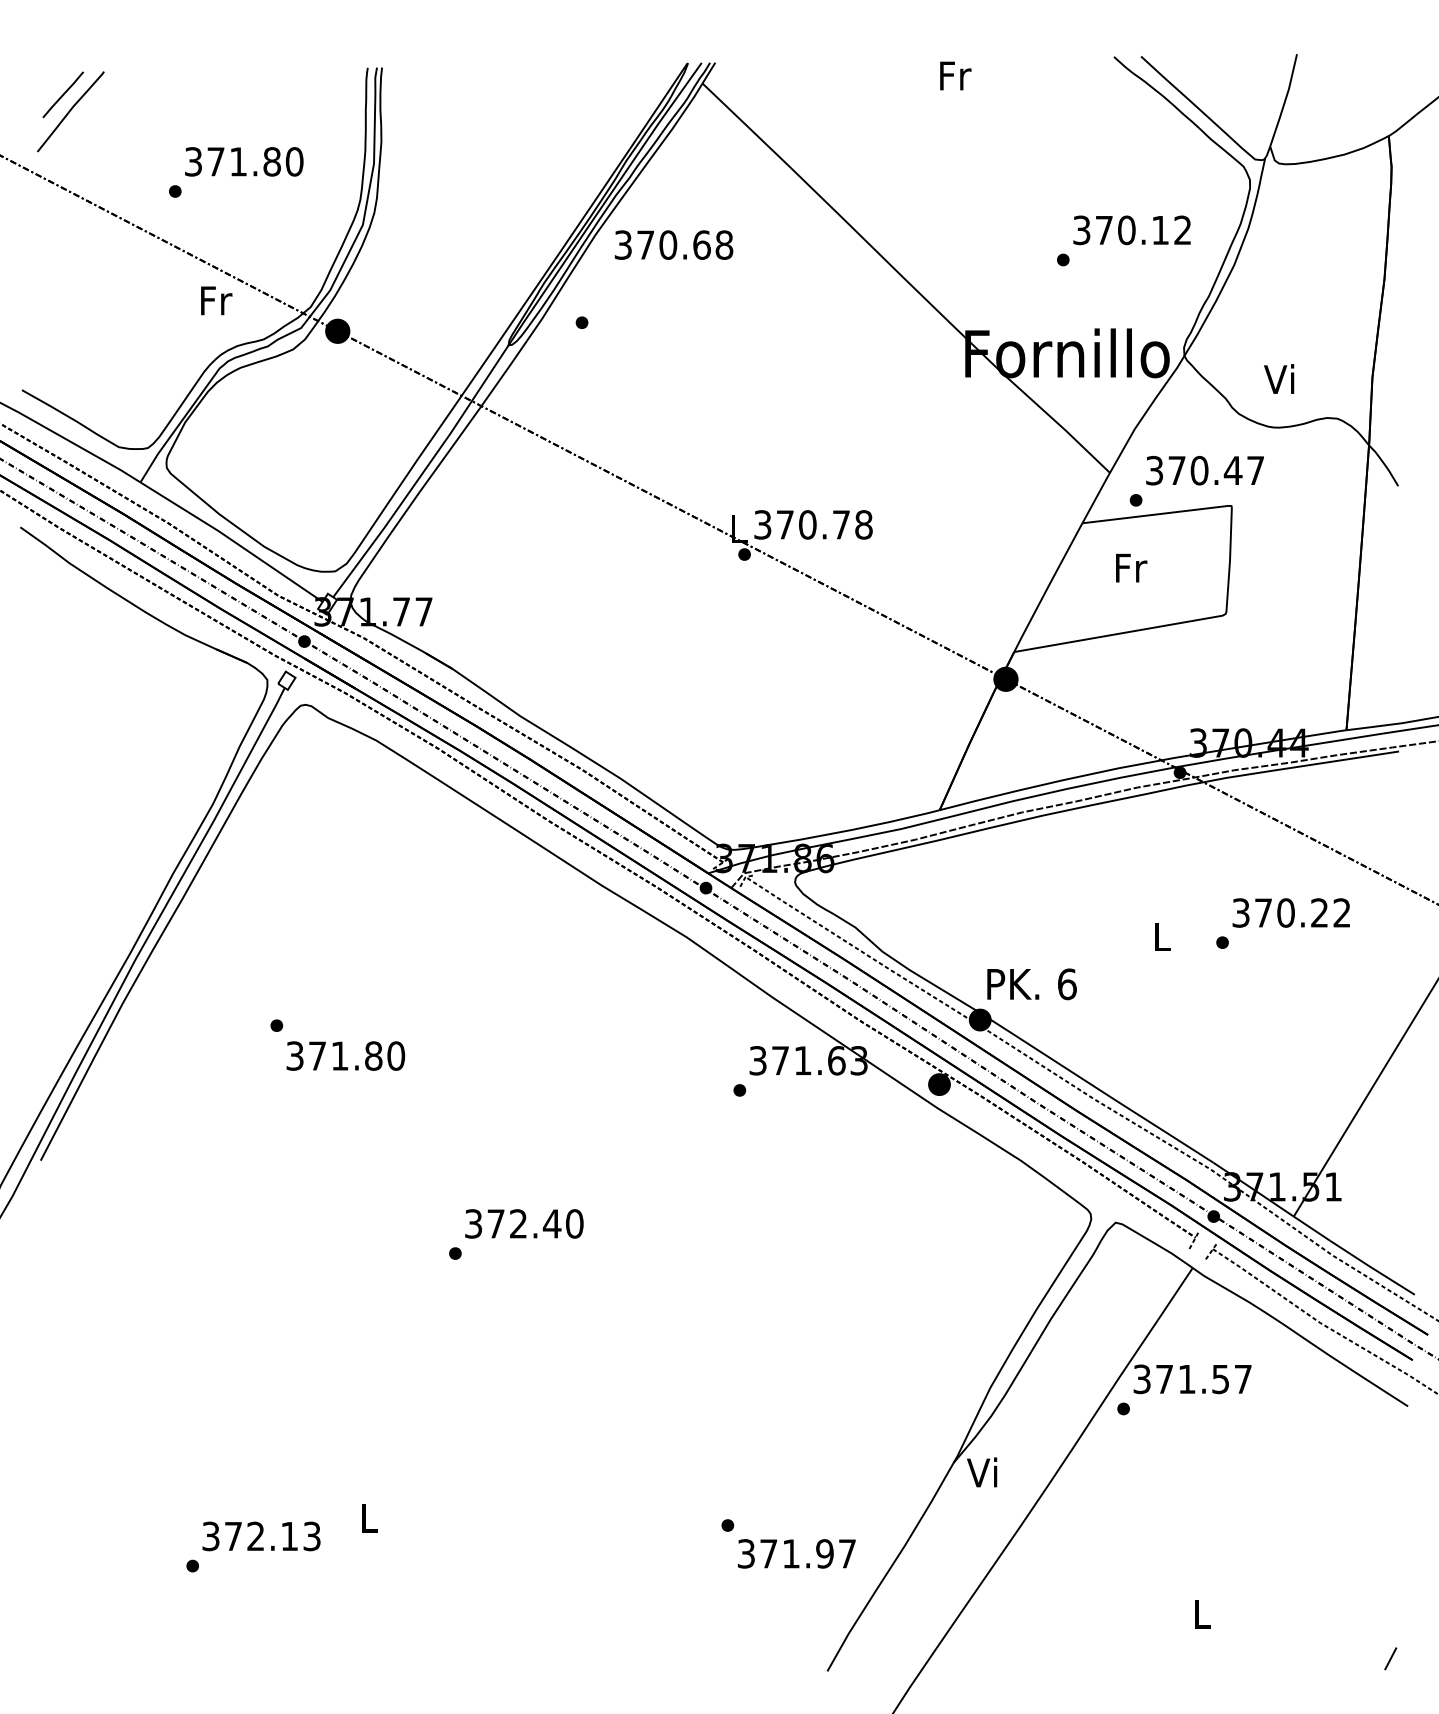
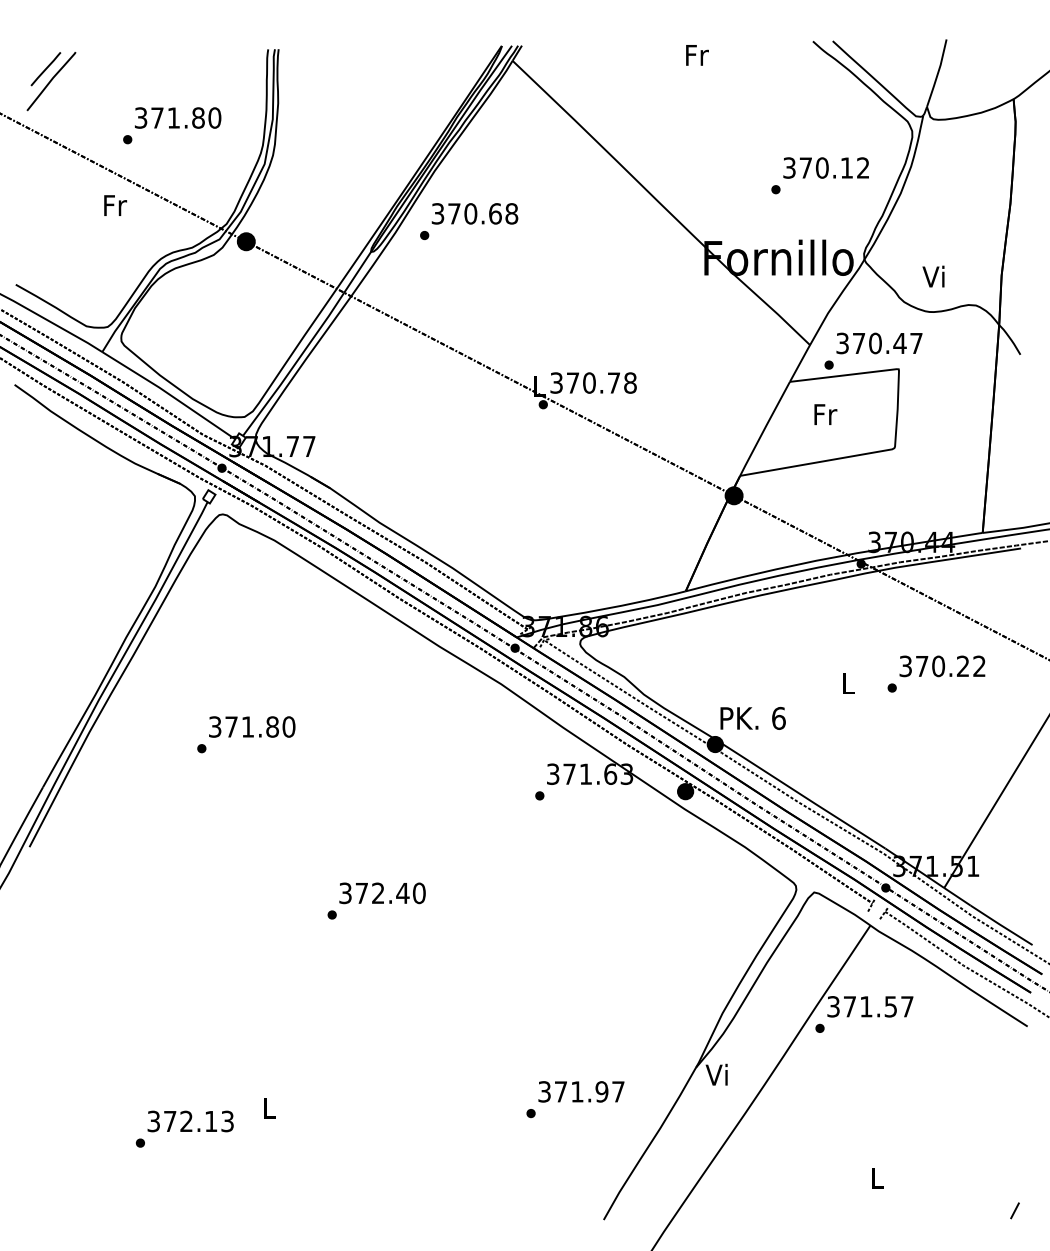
text: (673, 244) -> (474, 213), moved
text: (216, 300) -> (115, 205), moved
text: (345, 1055) -> (251, 726), moved
text: (796, 1553) -> (581, 1091), moved

